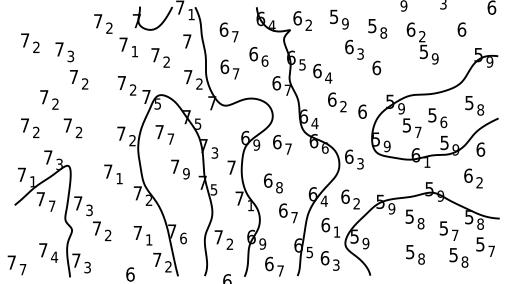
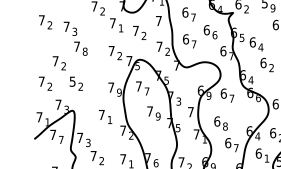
text: (84, 83) -> (84, 51), 2 -> 8
text: (67, 125) -> (72, 81), 7 -> 5
text: (132, 140) -> (119, 92), 2 -> 9

